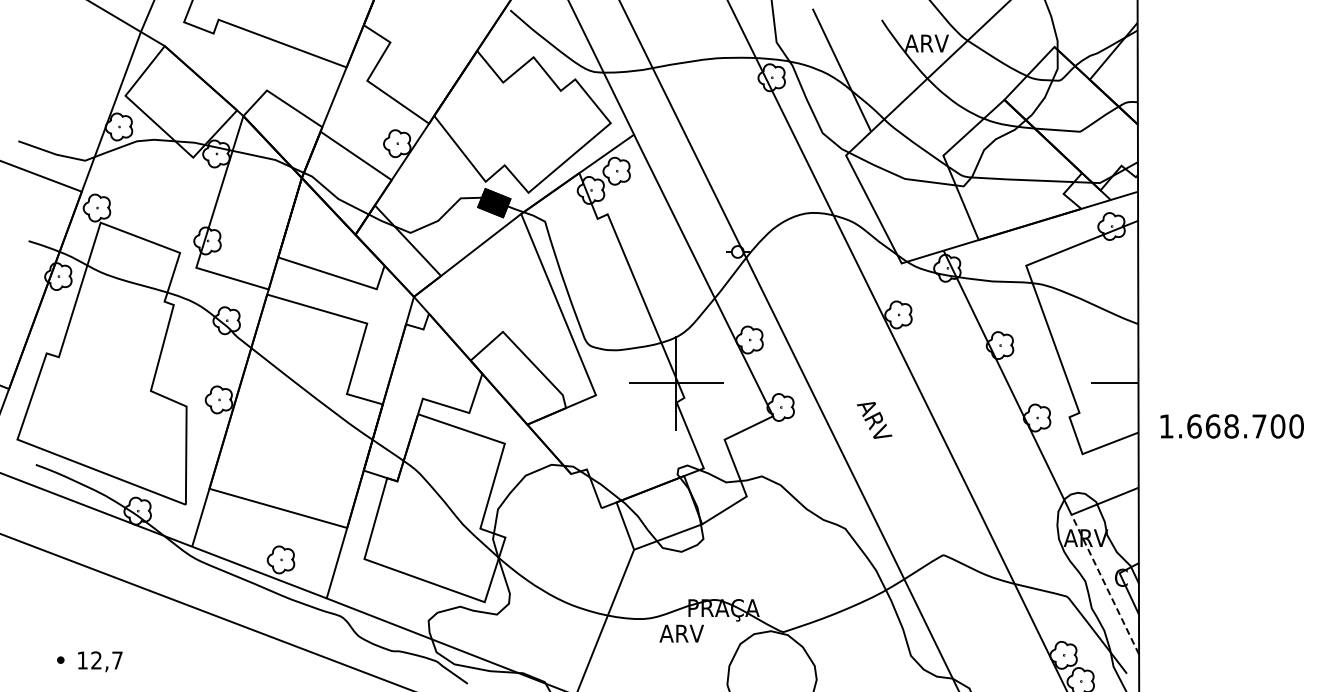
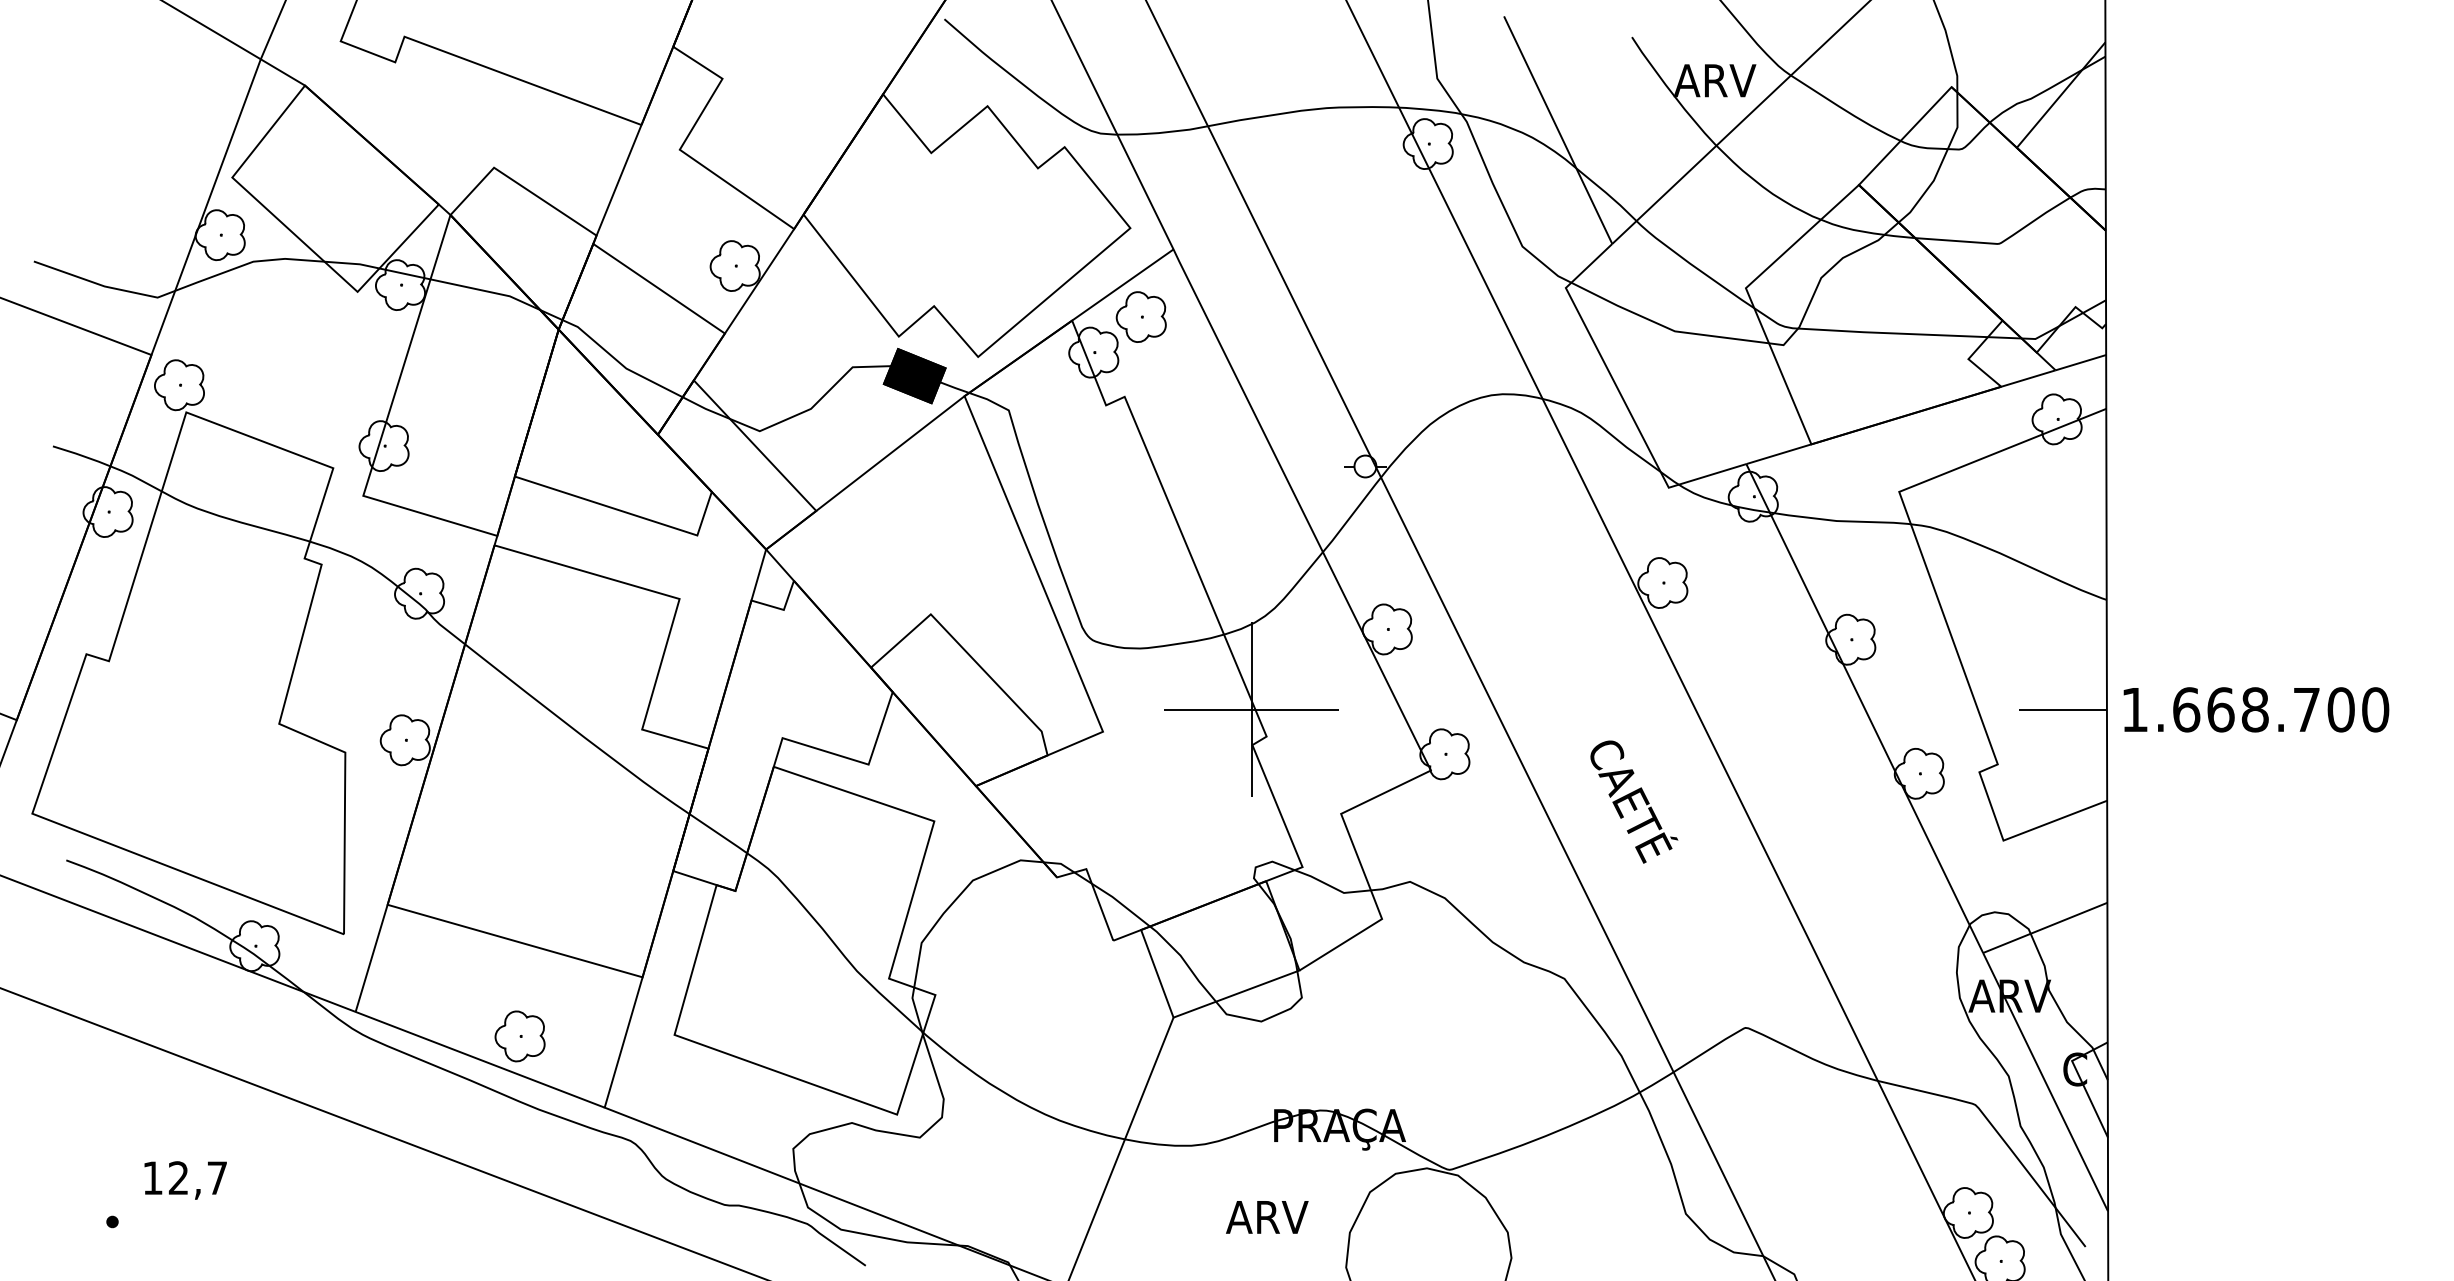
text: (1231, 426) -> (2255, 709), moved
text: (881, 433) -> (1631, 802), ARV -> CAETÉ
line: (1105, 584) -> (2045, 1081), dashed -> solid
text: (681, 633) -> (1266, 1216), moved
text: (100, 661) -> (185, 1179), moved

